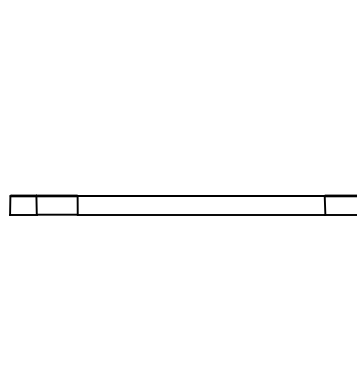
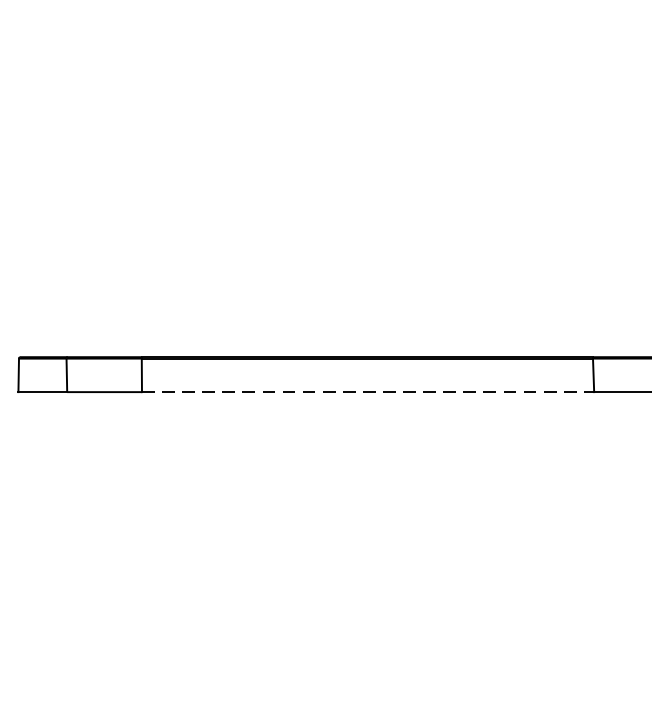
line: (201, 214) -> (368, 391), solid -> dashed

